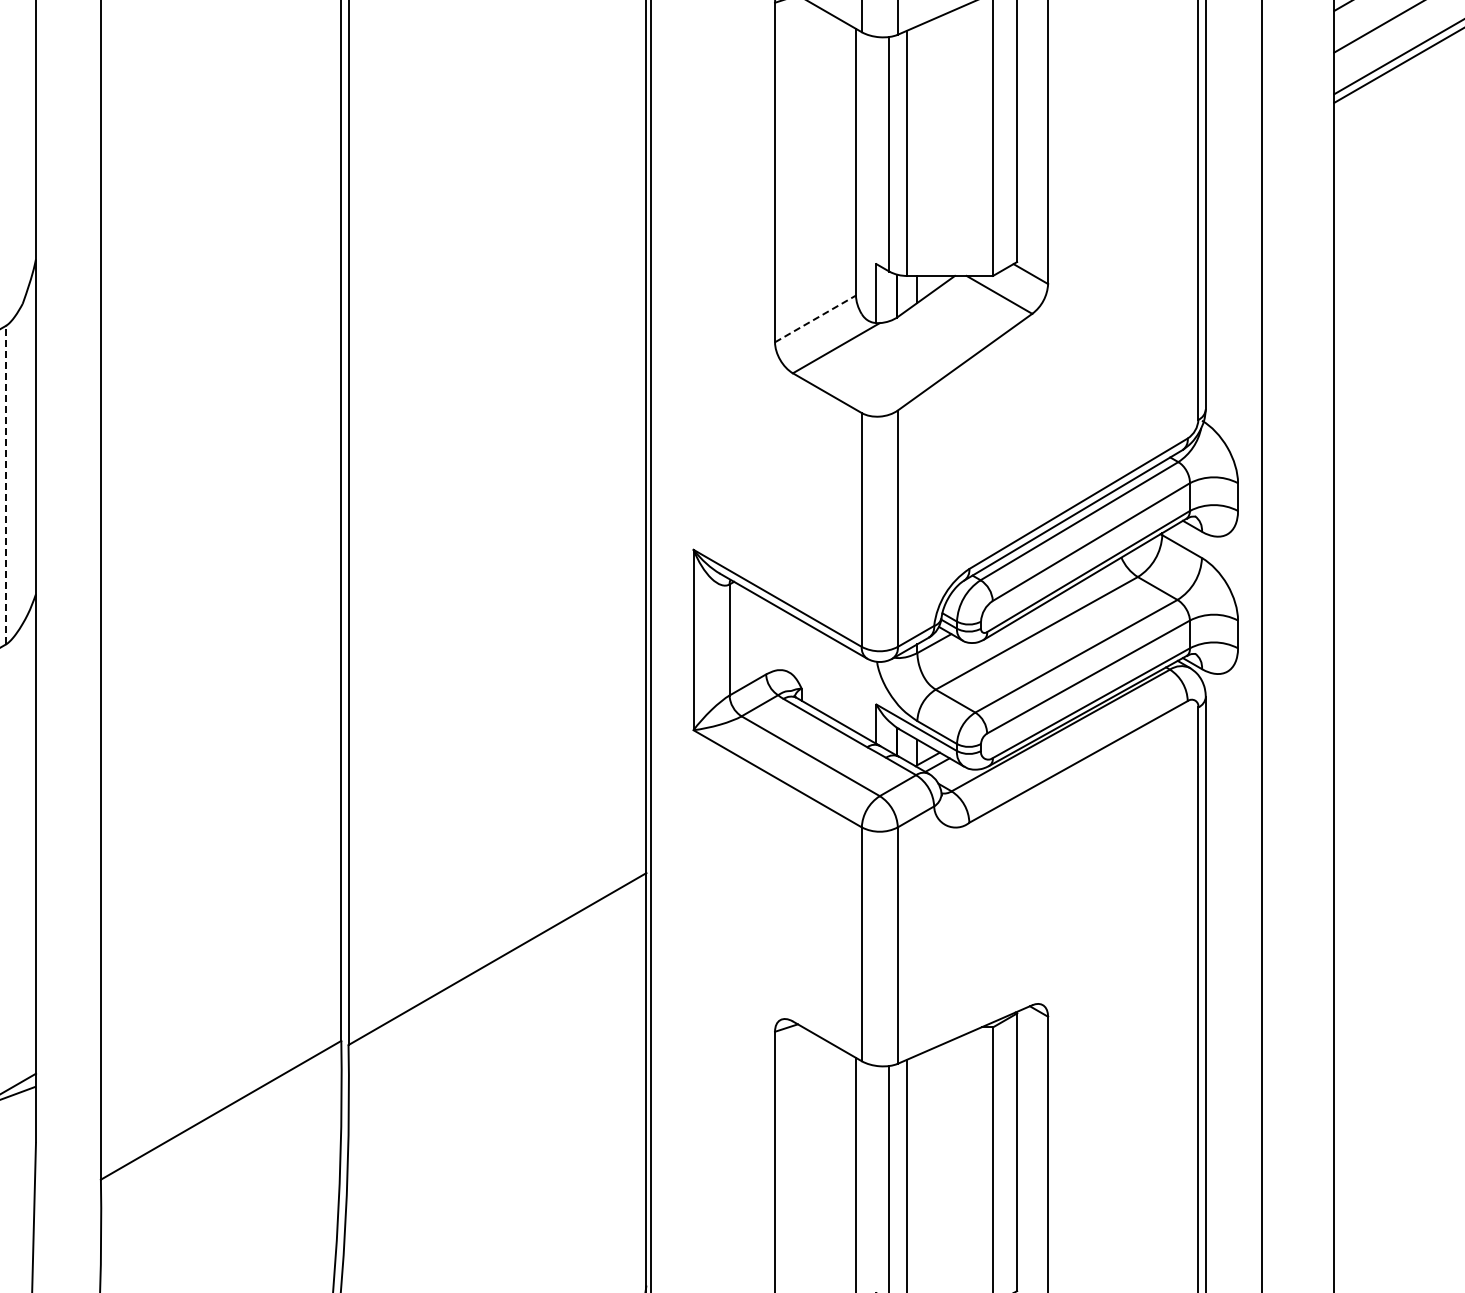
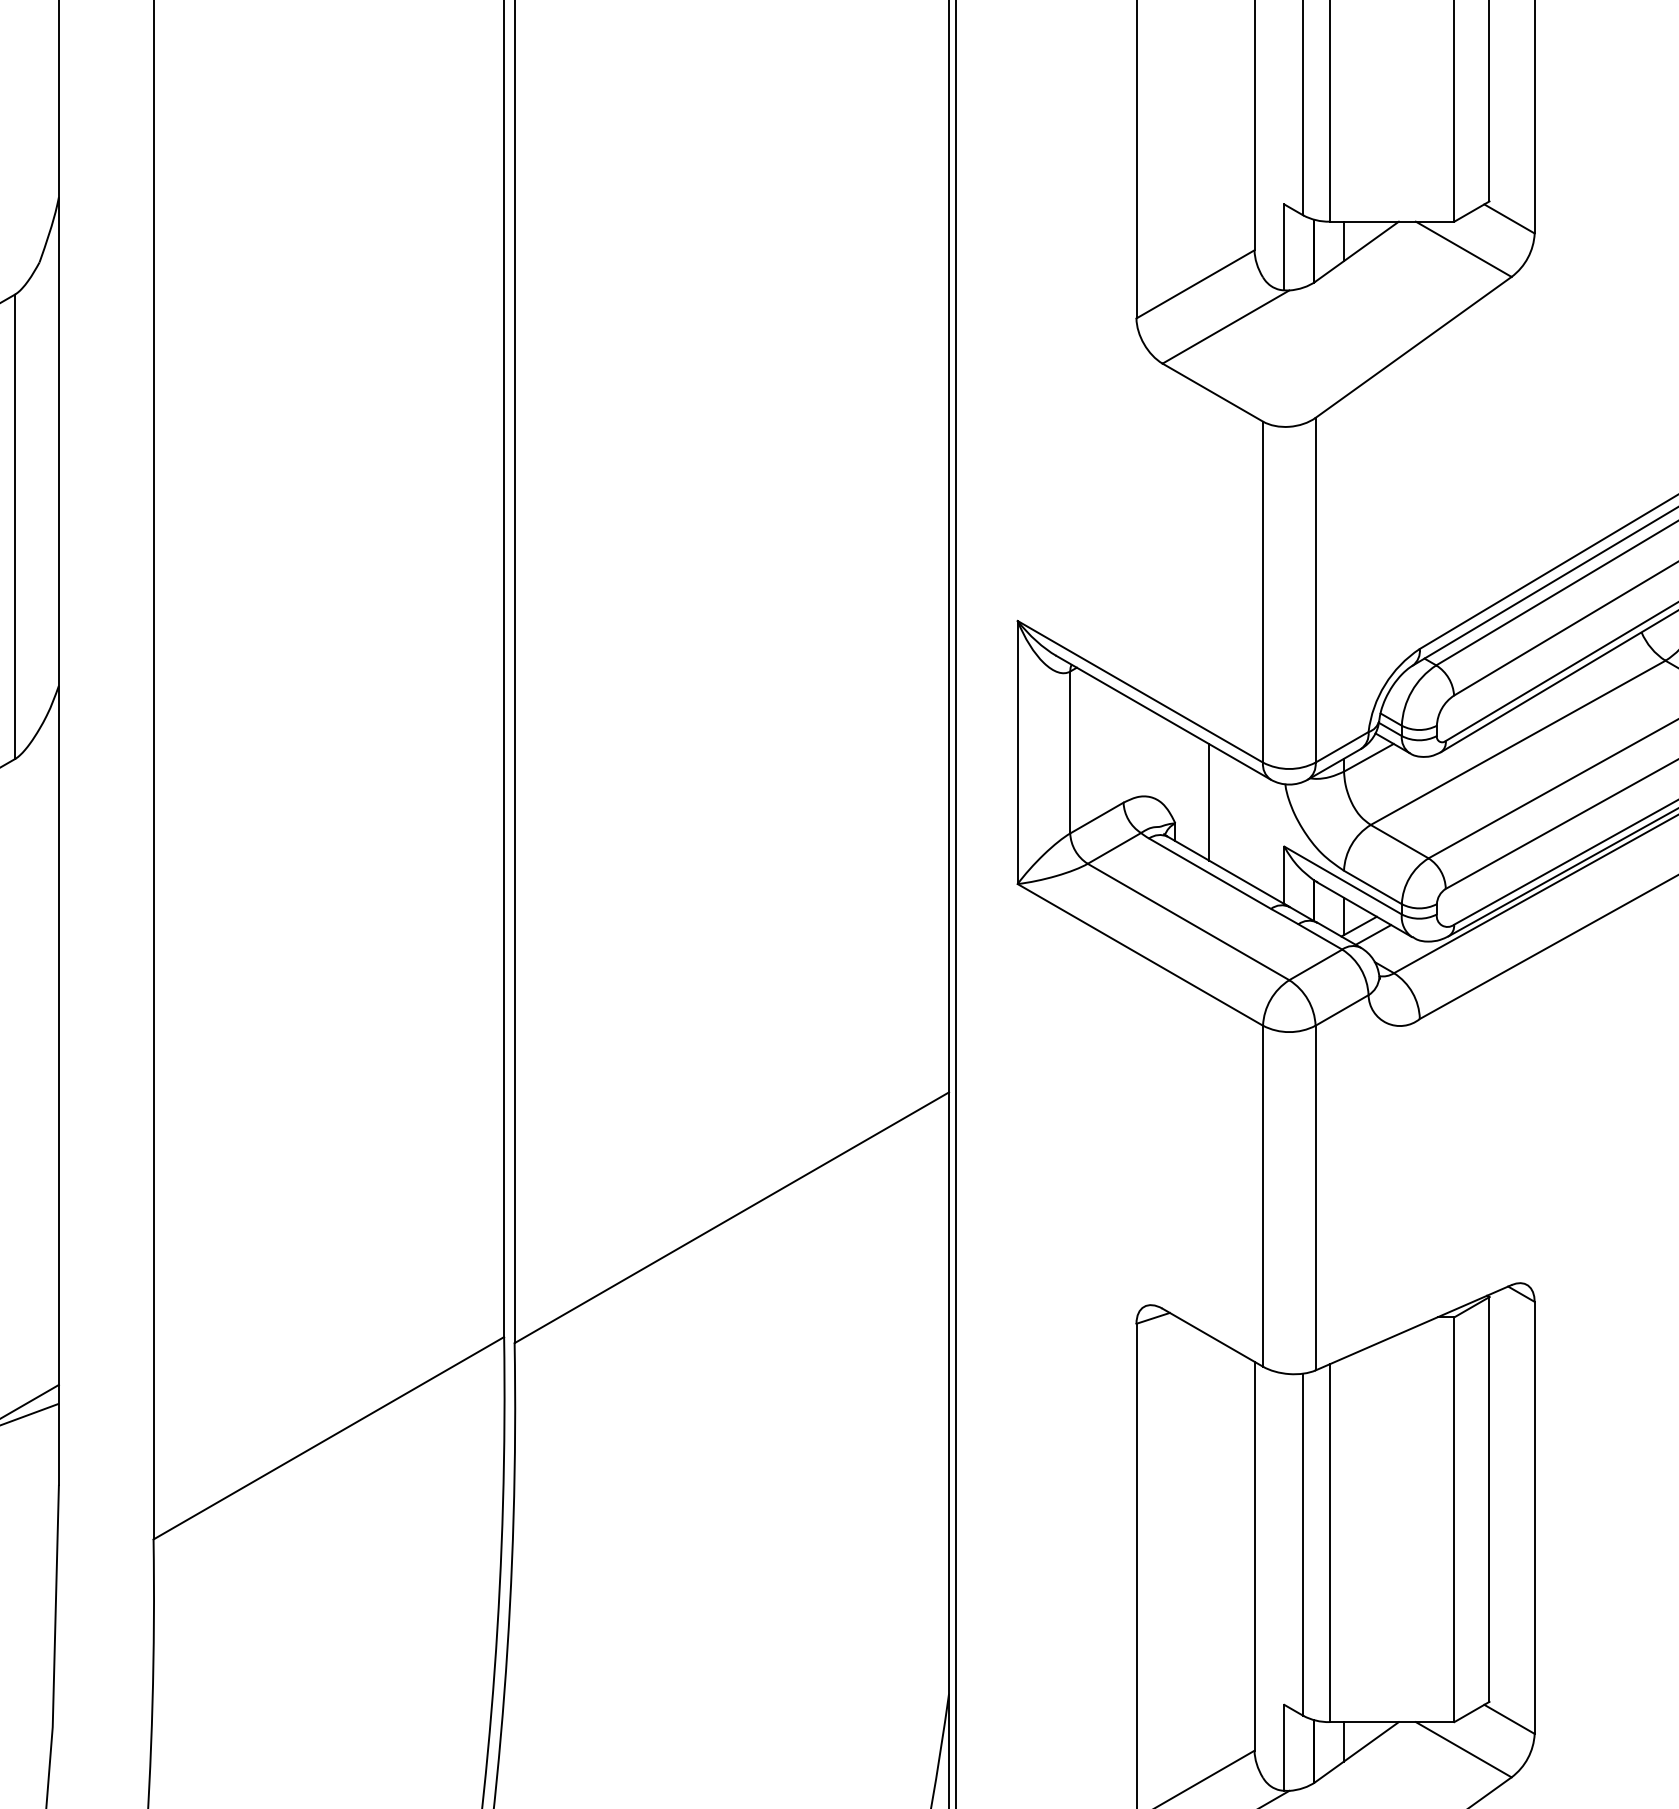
line: (815, 318) -> (1195, 283), dashed -> solid
line: (5, 484) -> (14, 525), dashed -> solid
line: (824, 674) -> (1208, 802), added

